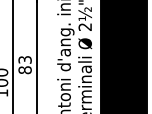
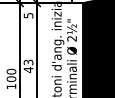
text: (25, 70) -> (28, 70), 83 -> 43

